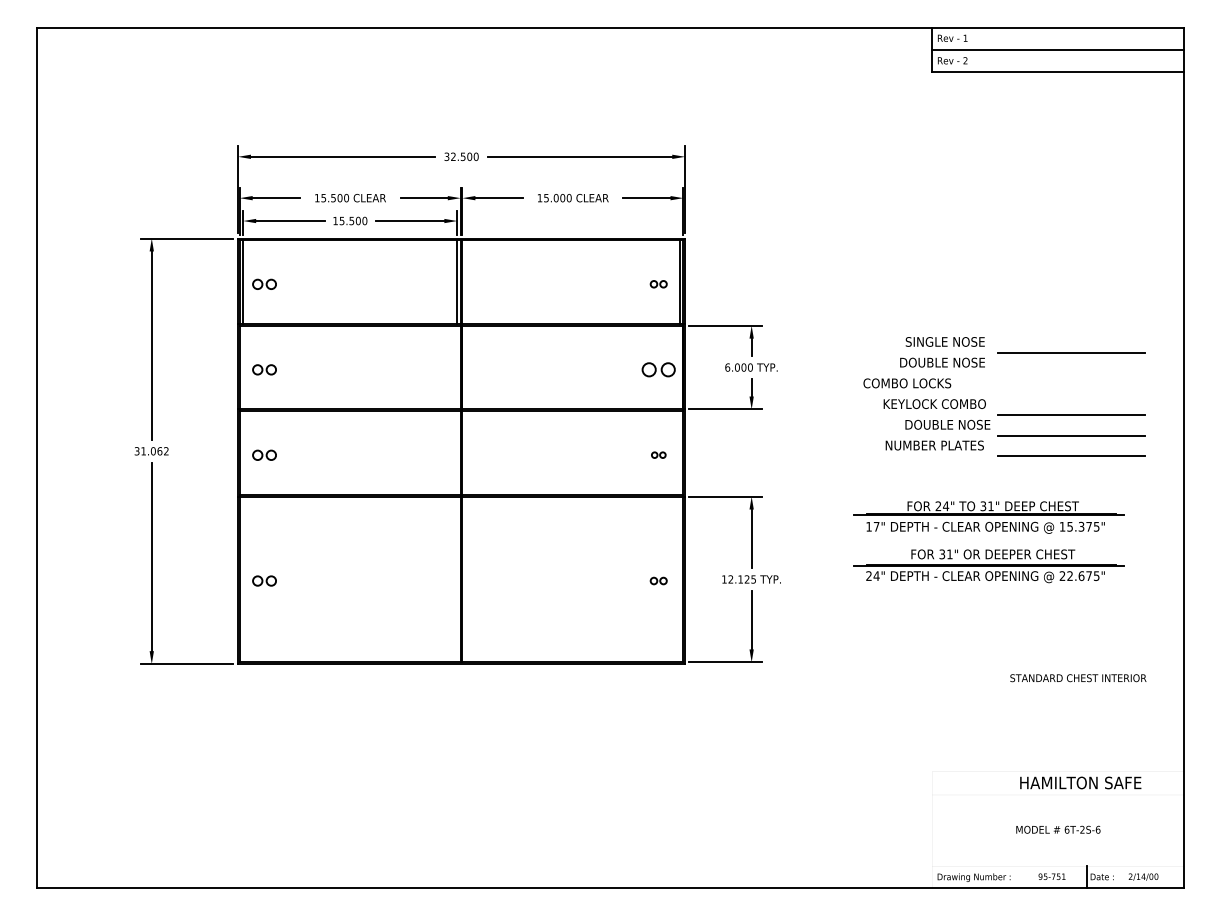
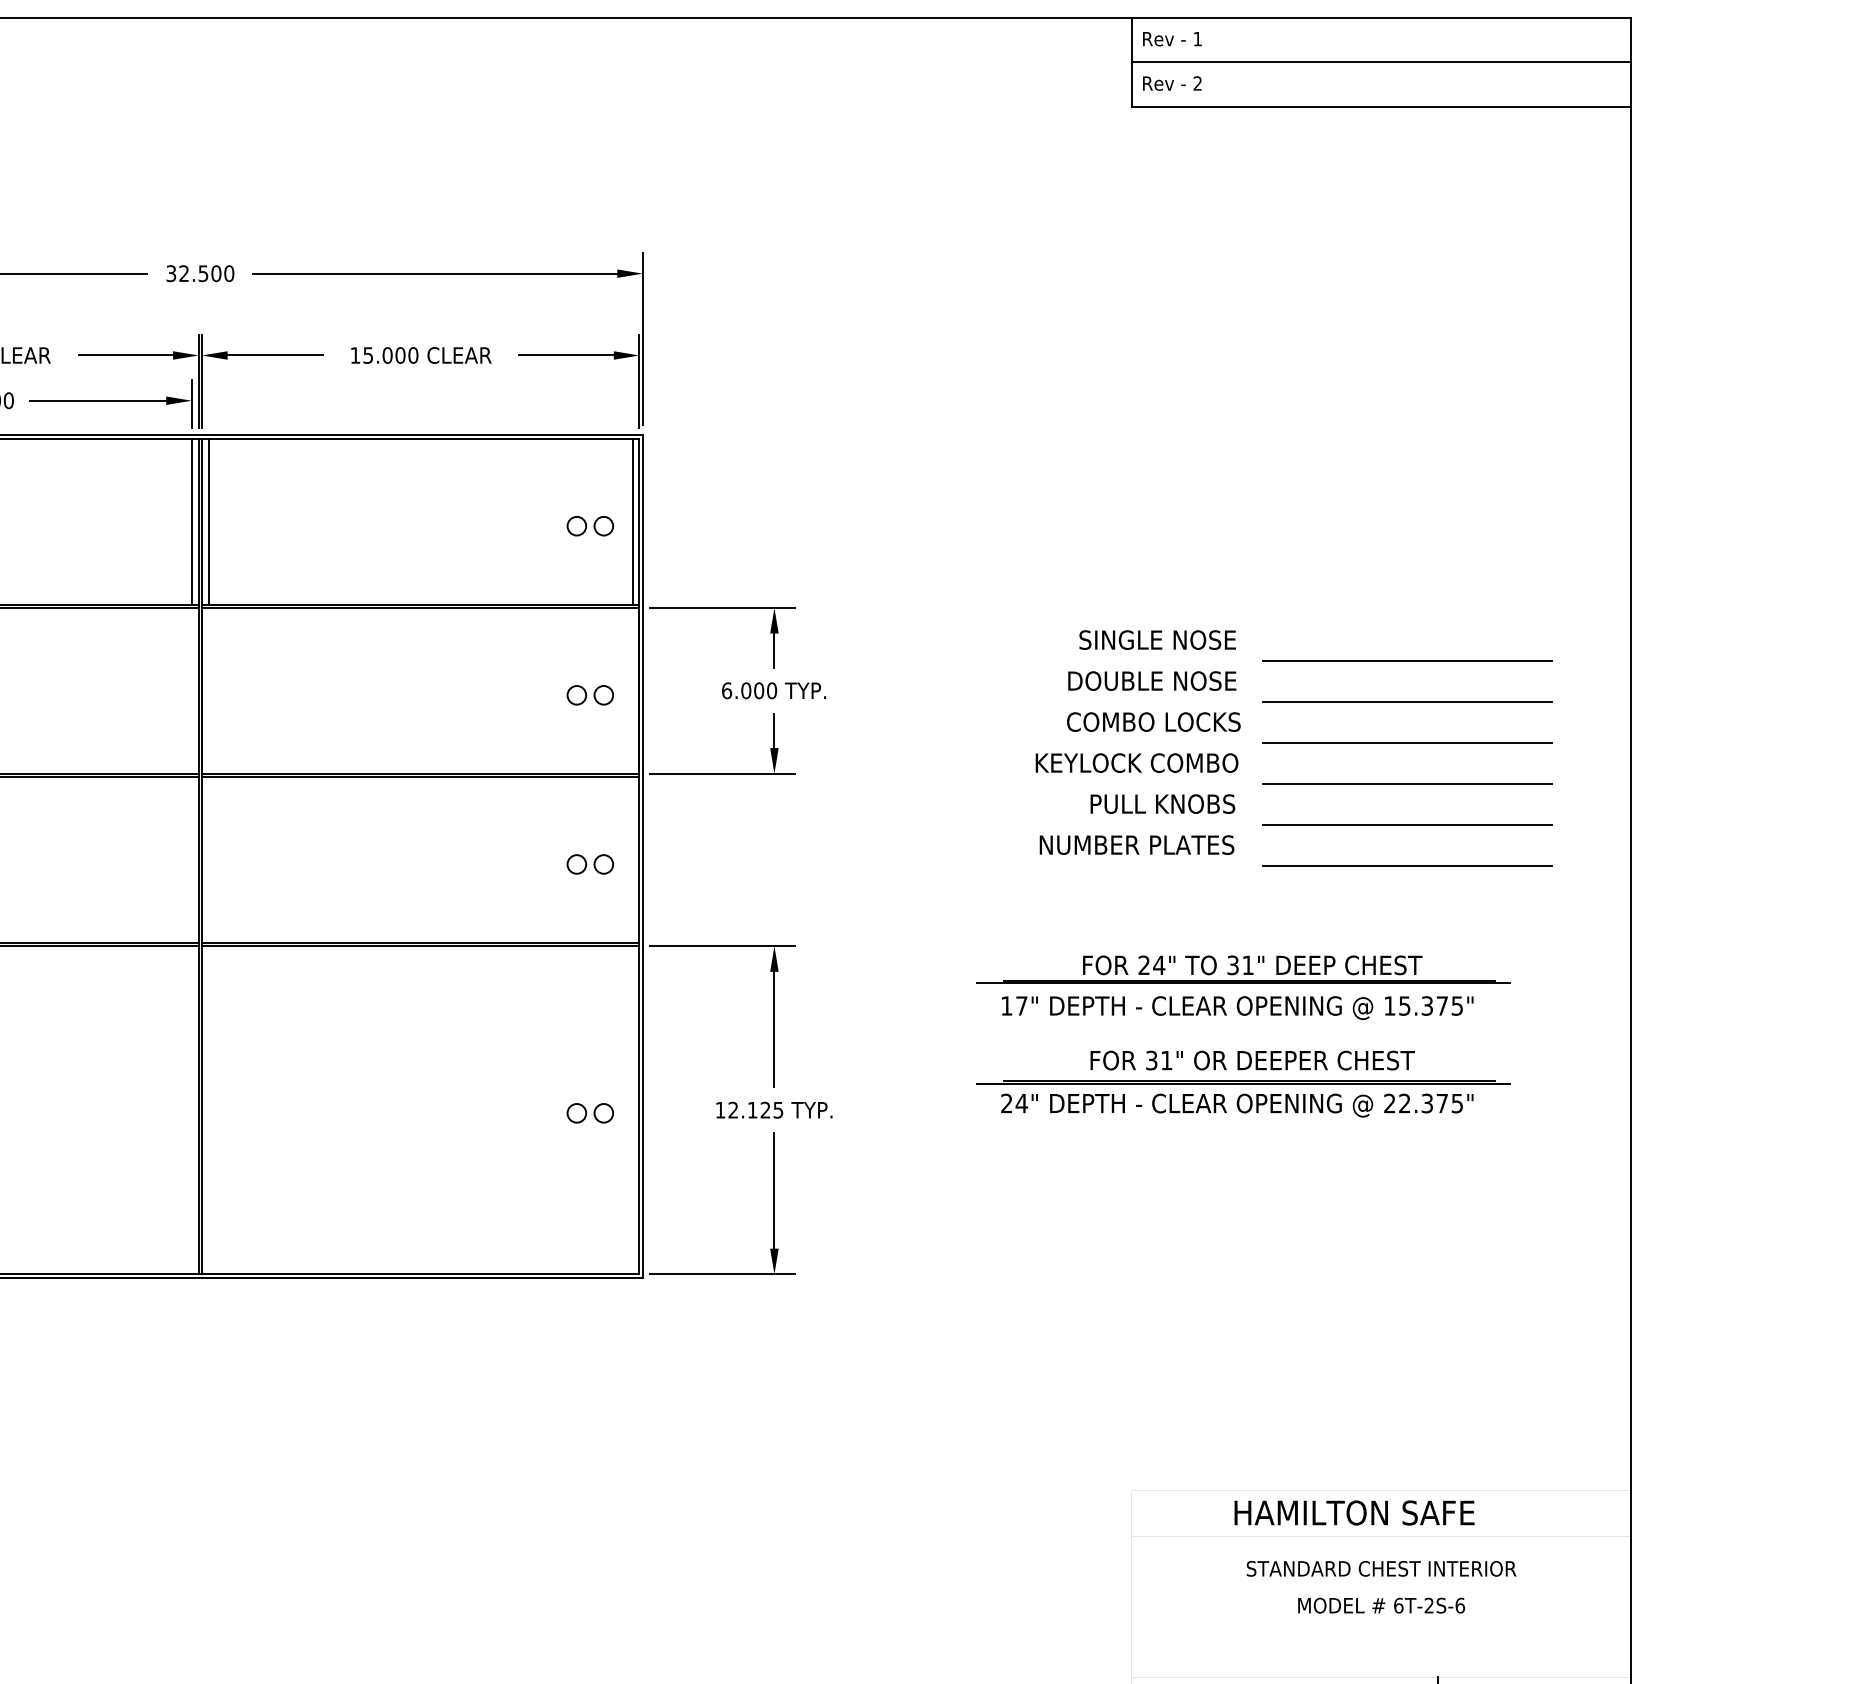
line: (465, 281) -> (208, 520), added
part: (658, 283) -> (590, 524), size x1.43
part: (658, 369) -> (590, 694), size x0.71
line: (1071, 373) -> (1407, 702), added
text: (907, 383) -> (1154, 722), moved
line: (1071, 394) -> (1407, 744), added
text: (947, 424) -> (1162, 803), DOUBLE NOSE -> PULL KNOBS
part: (658, 454) -> (590, 862), size x1.67
text: (1081, 575) -> (1427, 1102), 22.675" -> 22.375"
part: (658, 580) -> (590, 1112), size x1.43
text: (1078, 678) -> (1381, 1569), moved
text: (1080, 782) -> (1354, 1512), moved

